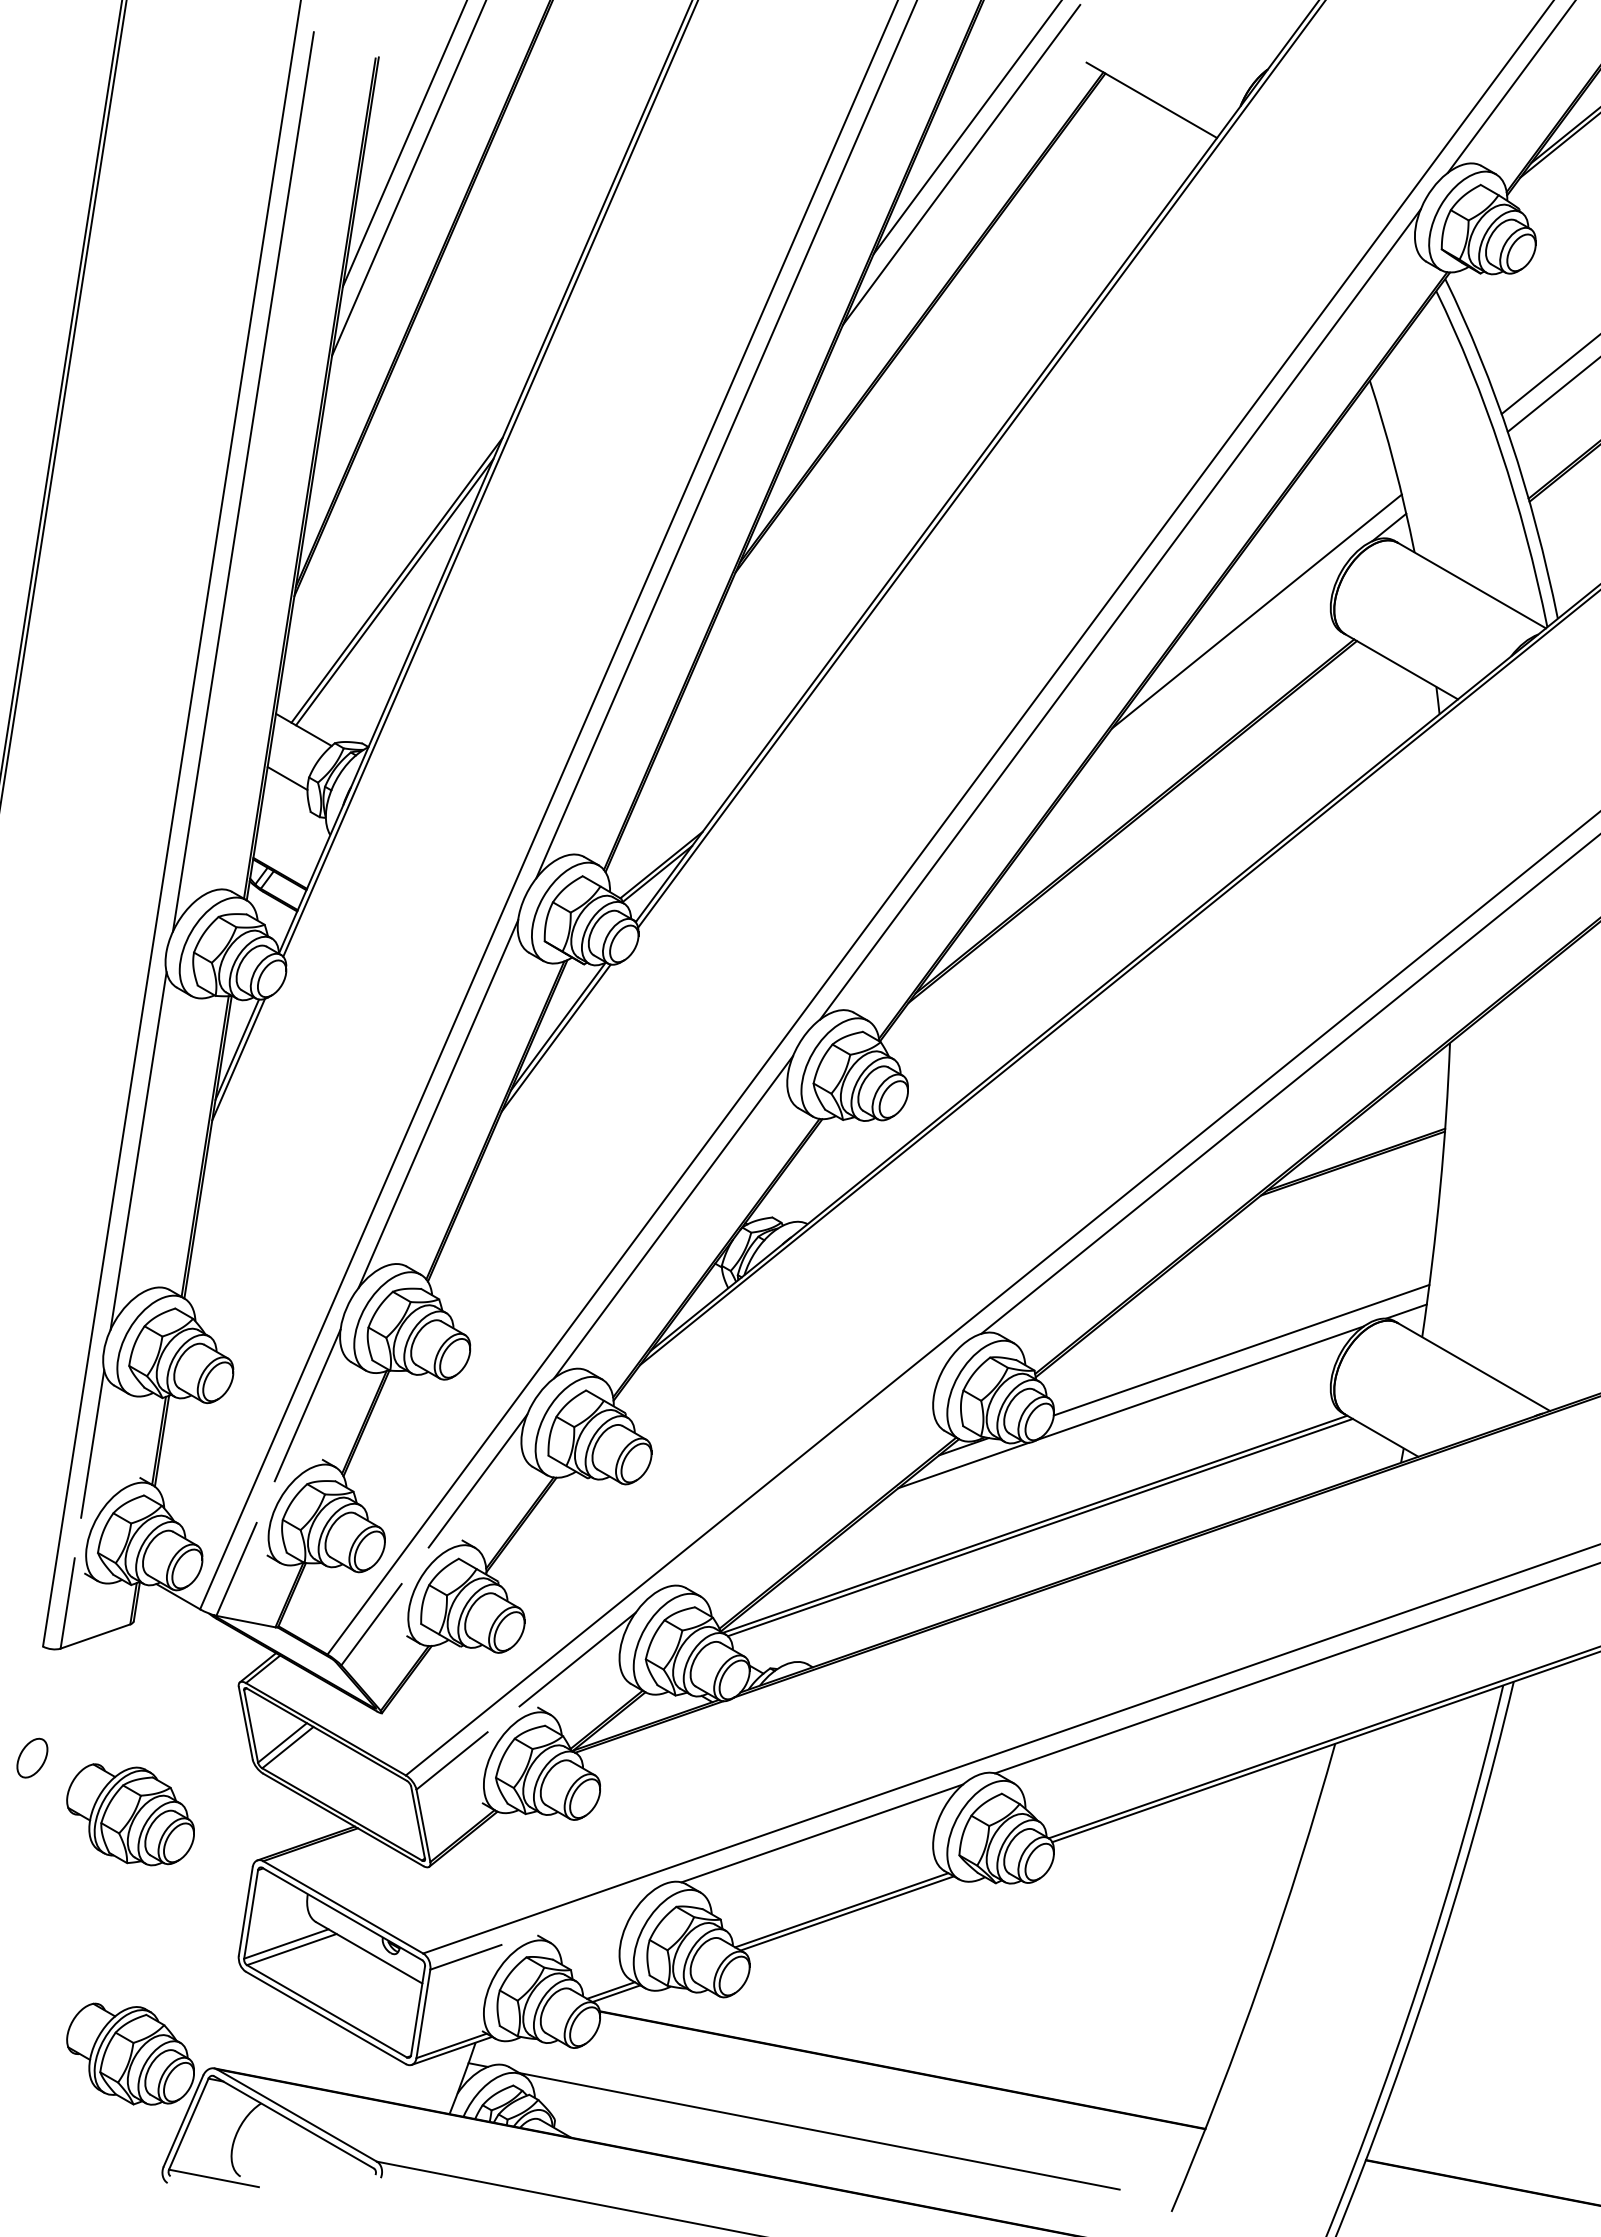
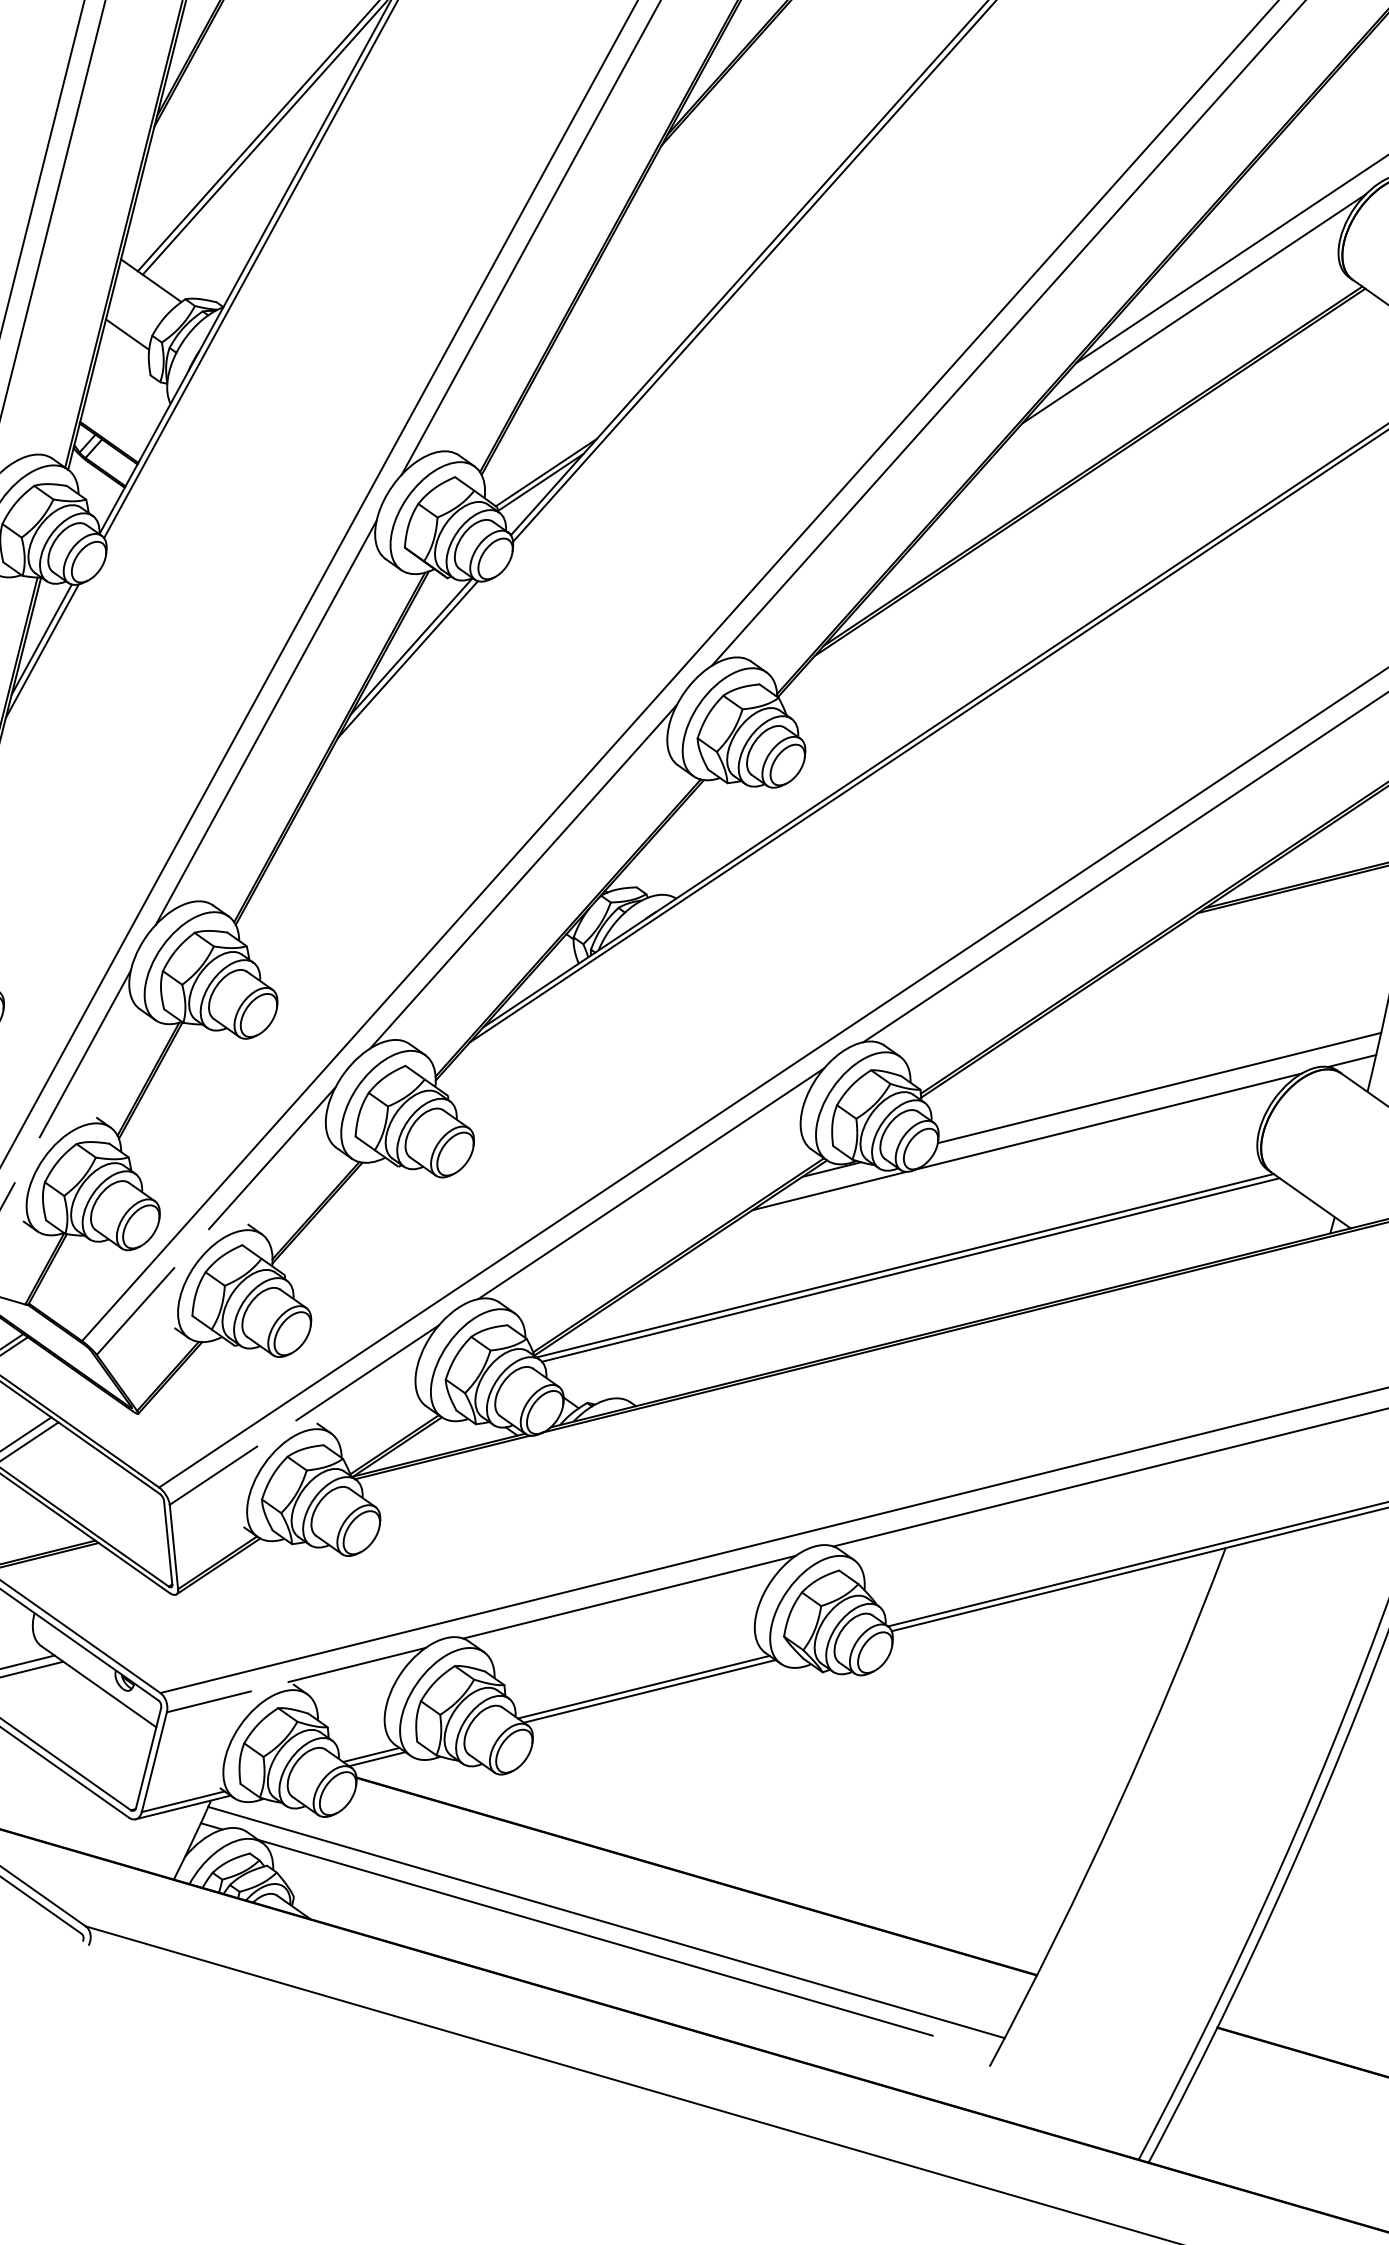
line: (1209, 672) -> (1193, 309), added
line: (808, 1472) -> (651, 1182), added
line: (591, 1913) -> (357, 1664), added
line: (827, 2117) -> (605, 1922), added

